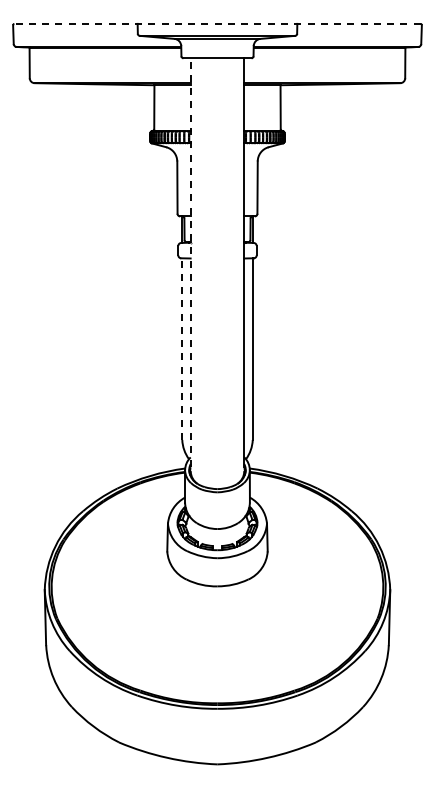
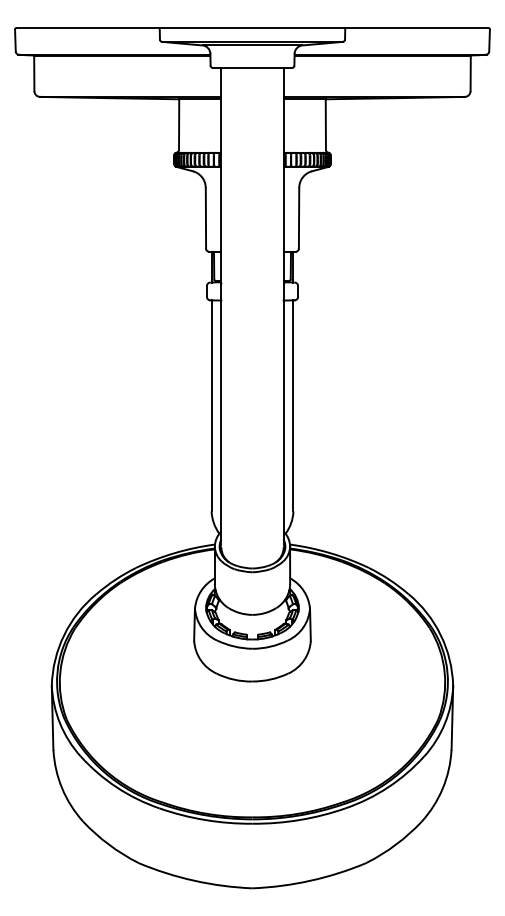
line: (216, 23) -> (251, 27), dashed -> solid
line: (190, 261) -> (221, 304), dashed -> solid
line: (182, 349) -> (211, 406), dashed -> solid

